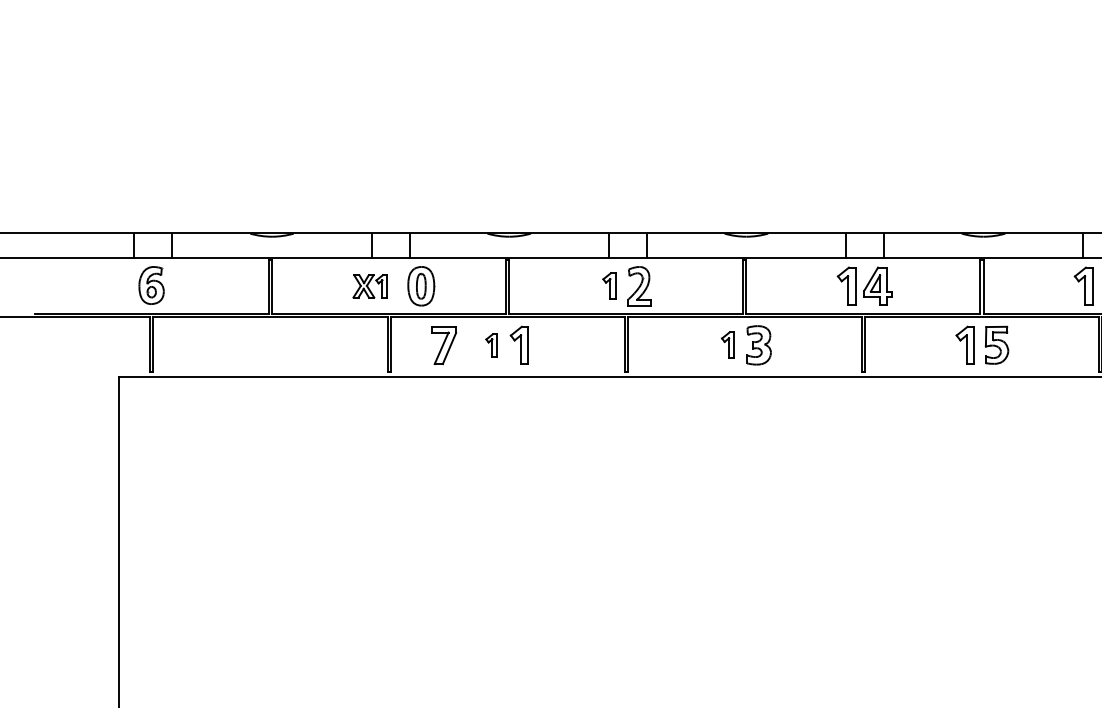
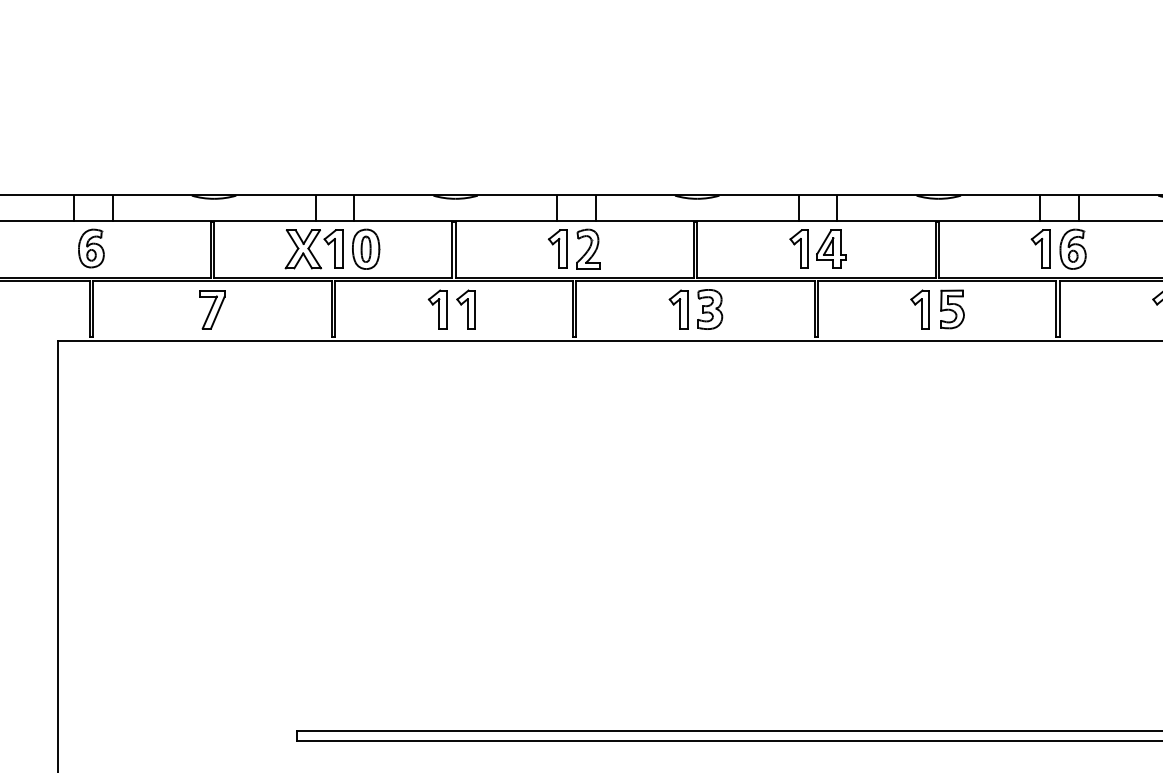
part: (609, 285) -> (557, 248), size x1.43
part: (369, 286) -> (313, 249), size x1.67
part: (444, 345) -> (212, 309), moved
part: (491, 345) -> (437, 309), size x1.67
part: (727, 345) -> (678, 309), size x1.43

